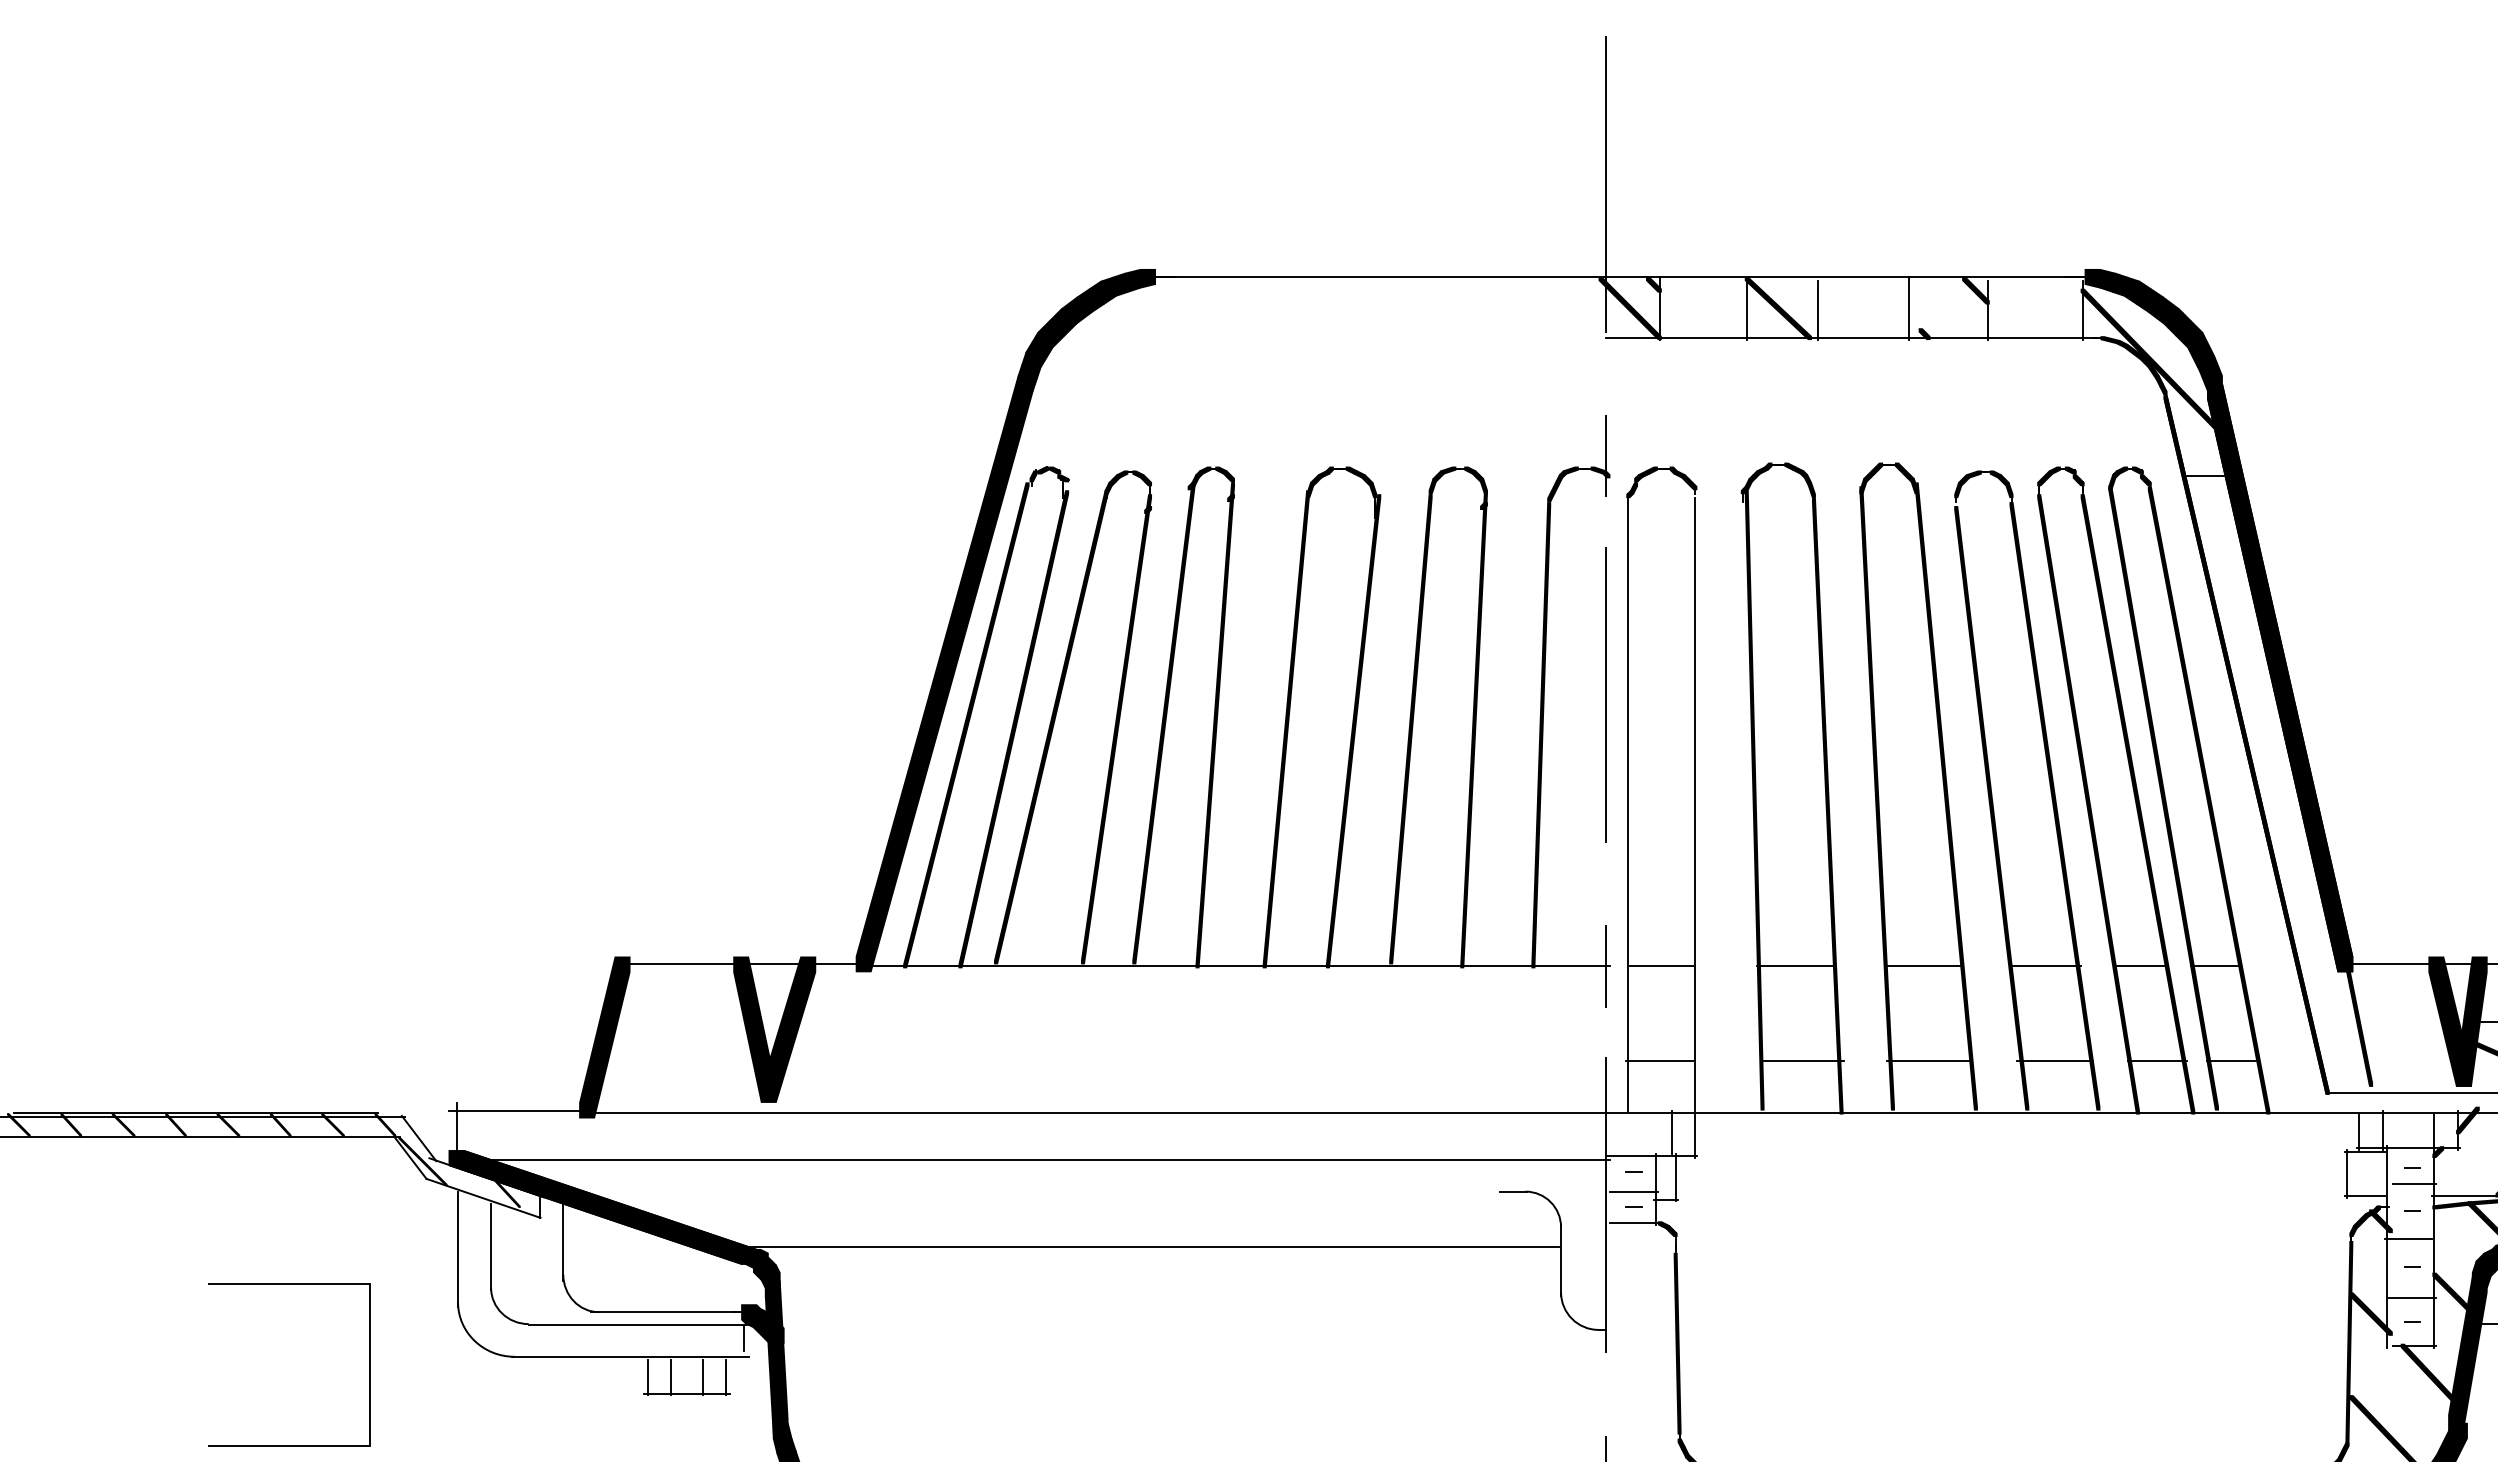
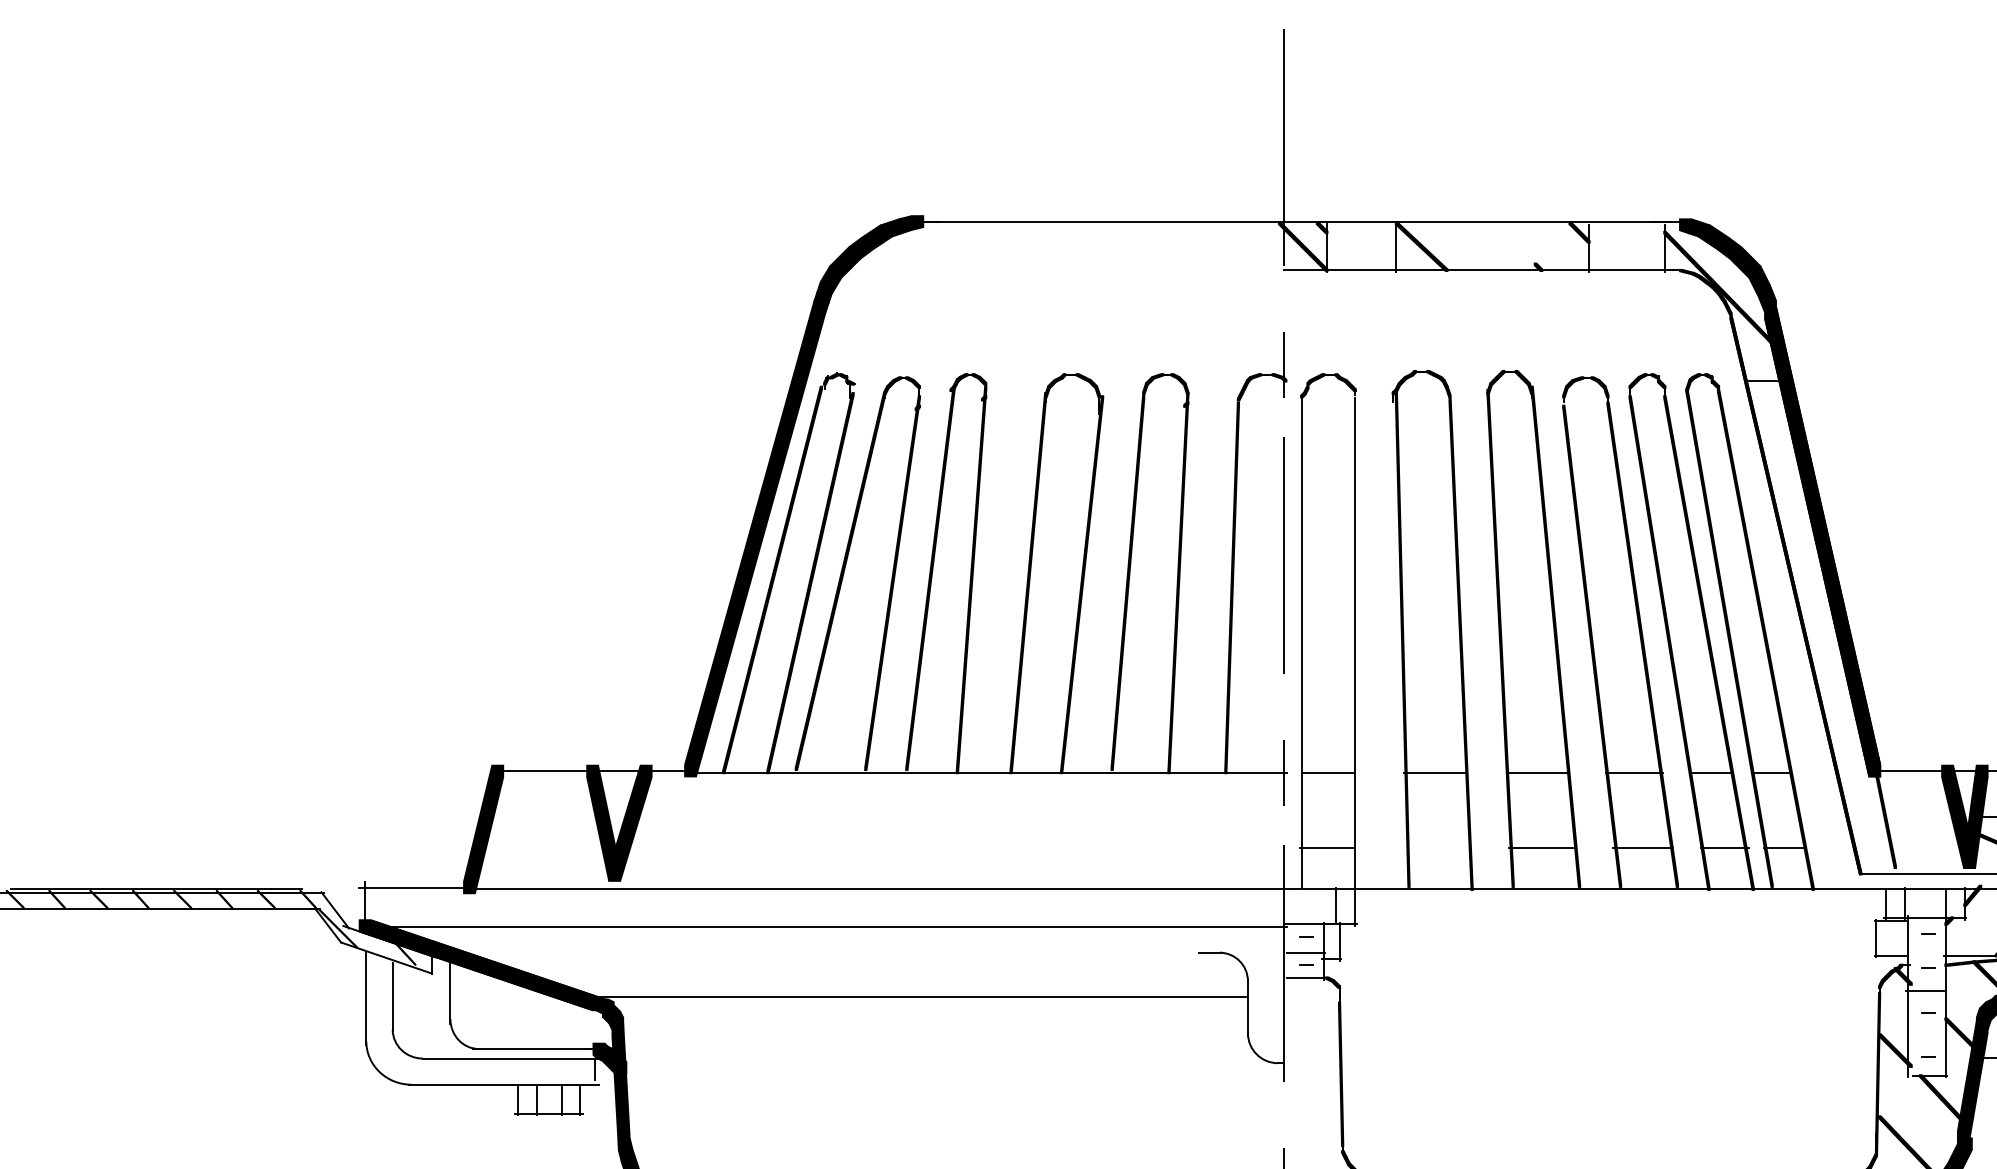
fill: (2100, 278) -> (1679, 222), removed
line: (1908, 308) -> (1525, 246), removed
line: (1817, 310) -> (1452, 248), removed
line: (1801, 1061) -> (1440, 848), removed
line: (2414, 1183) -> (1930, 946), removed
line: (289, 1284) -> (231, 1026), removed
line: (2412, 1298) -> (1928, 1038), removed

